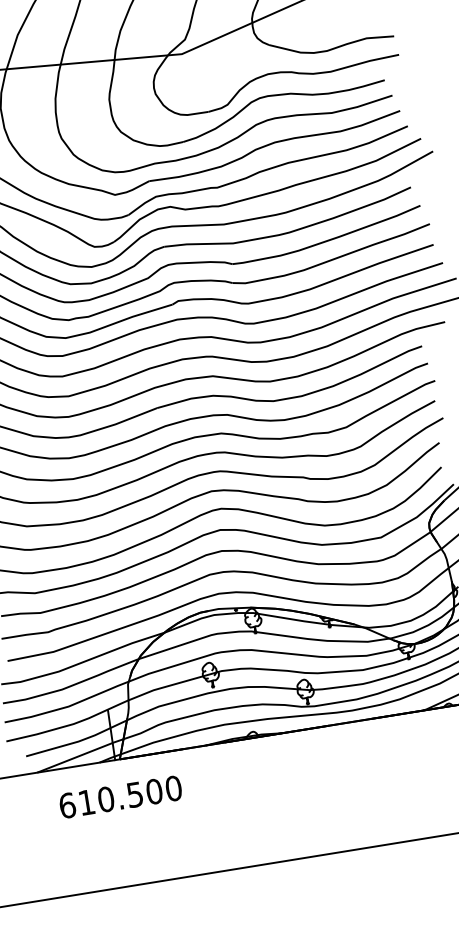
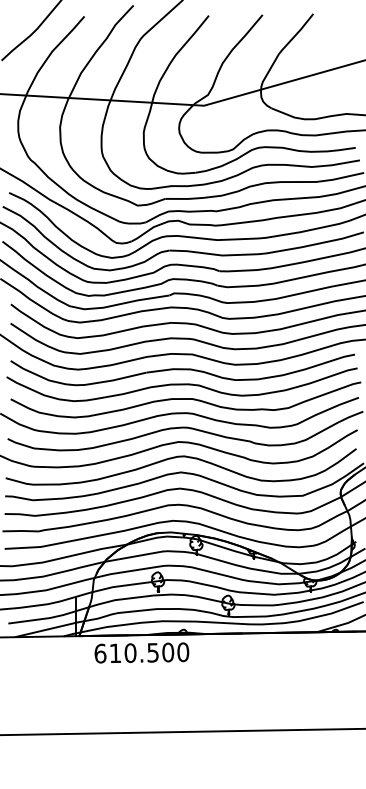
text: (120, 796) -> (141, 652), moved

